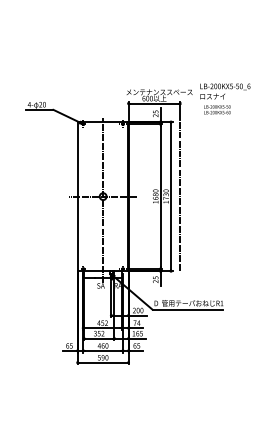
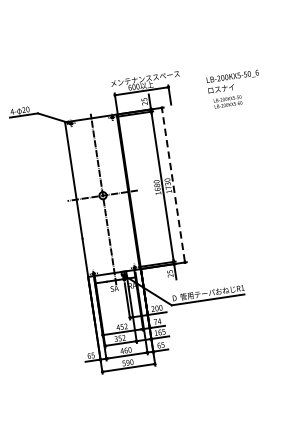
text: (225, 98) -> (234, 88), moved
line: (171, 196) -> (173, 184), solid -> dashed
line: (180, 196) -> (183, 183), removed

